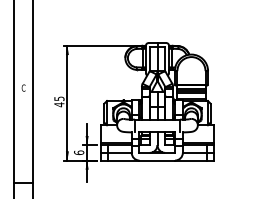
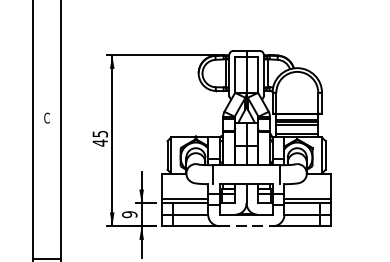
text: (79, 152) -> (130, 214), 6 -> 9
line: (157, 160) -> (246, 226), solid -> dashed

